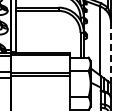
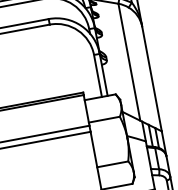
line: (110, 52) -> (151, 78), dashed -> solid

